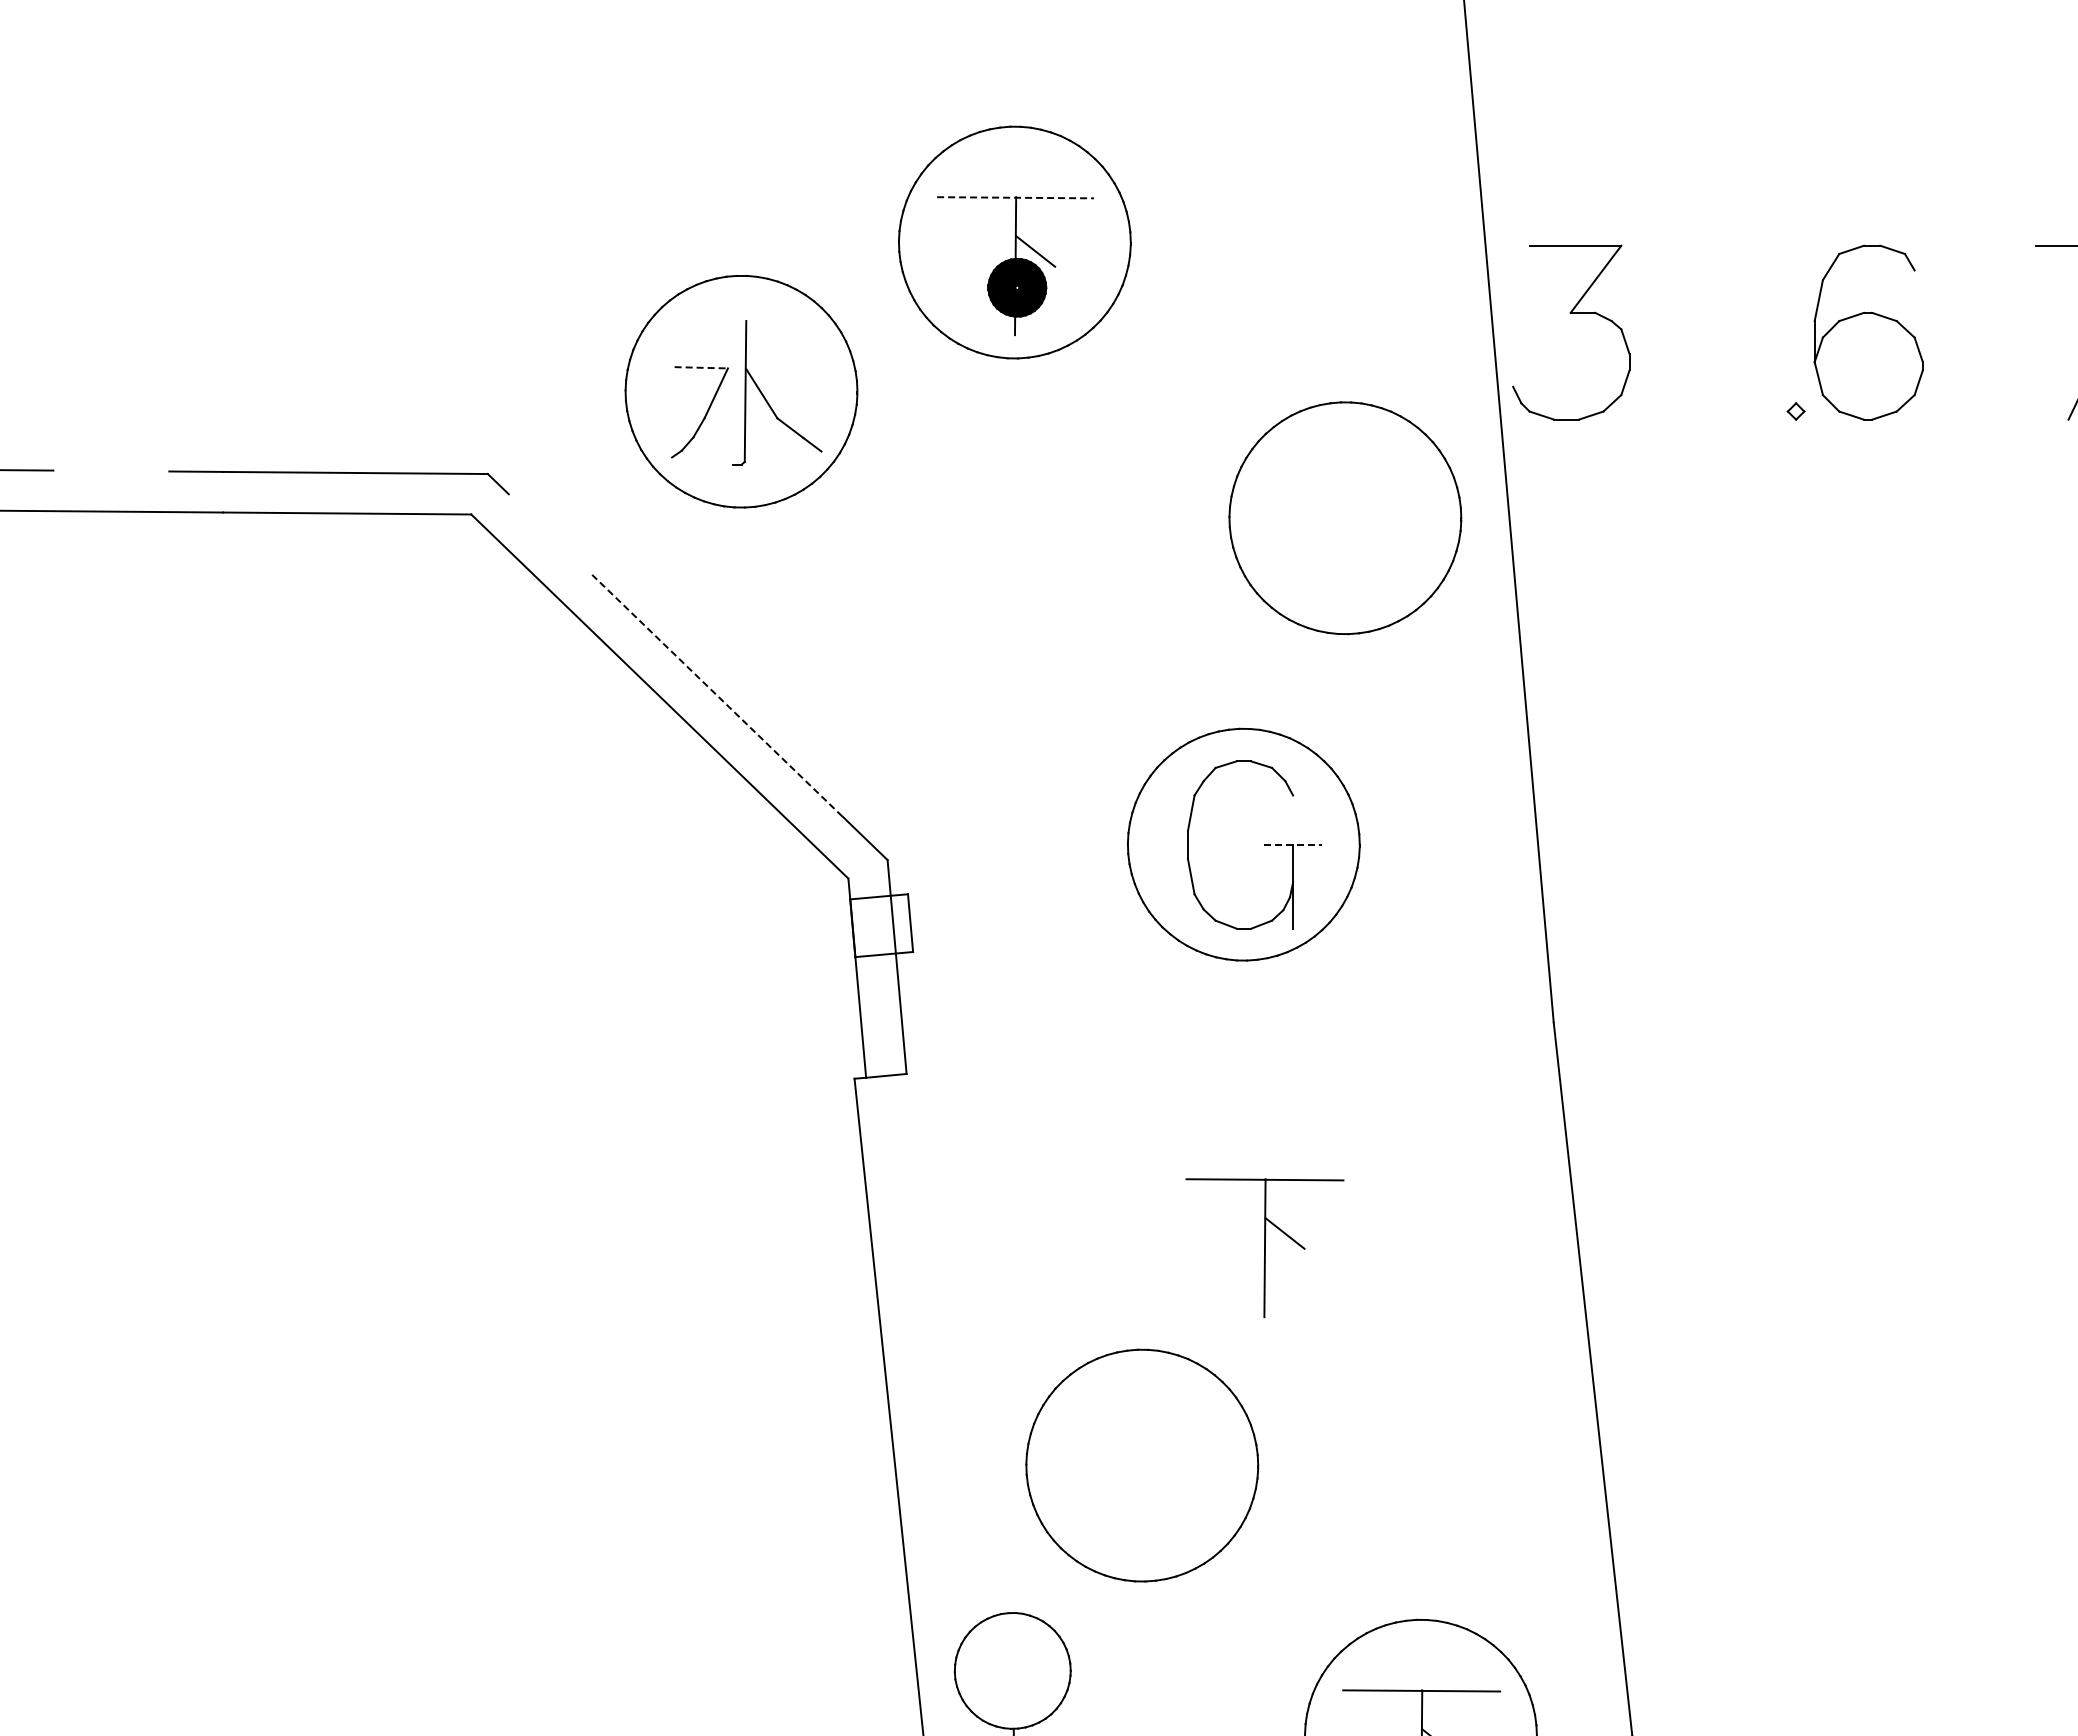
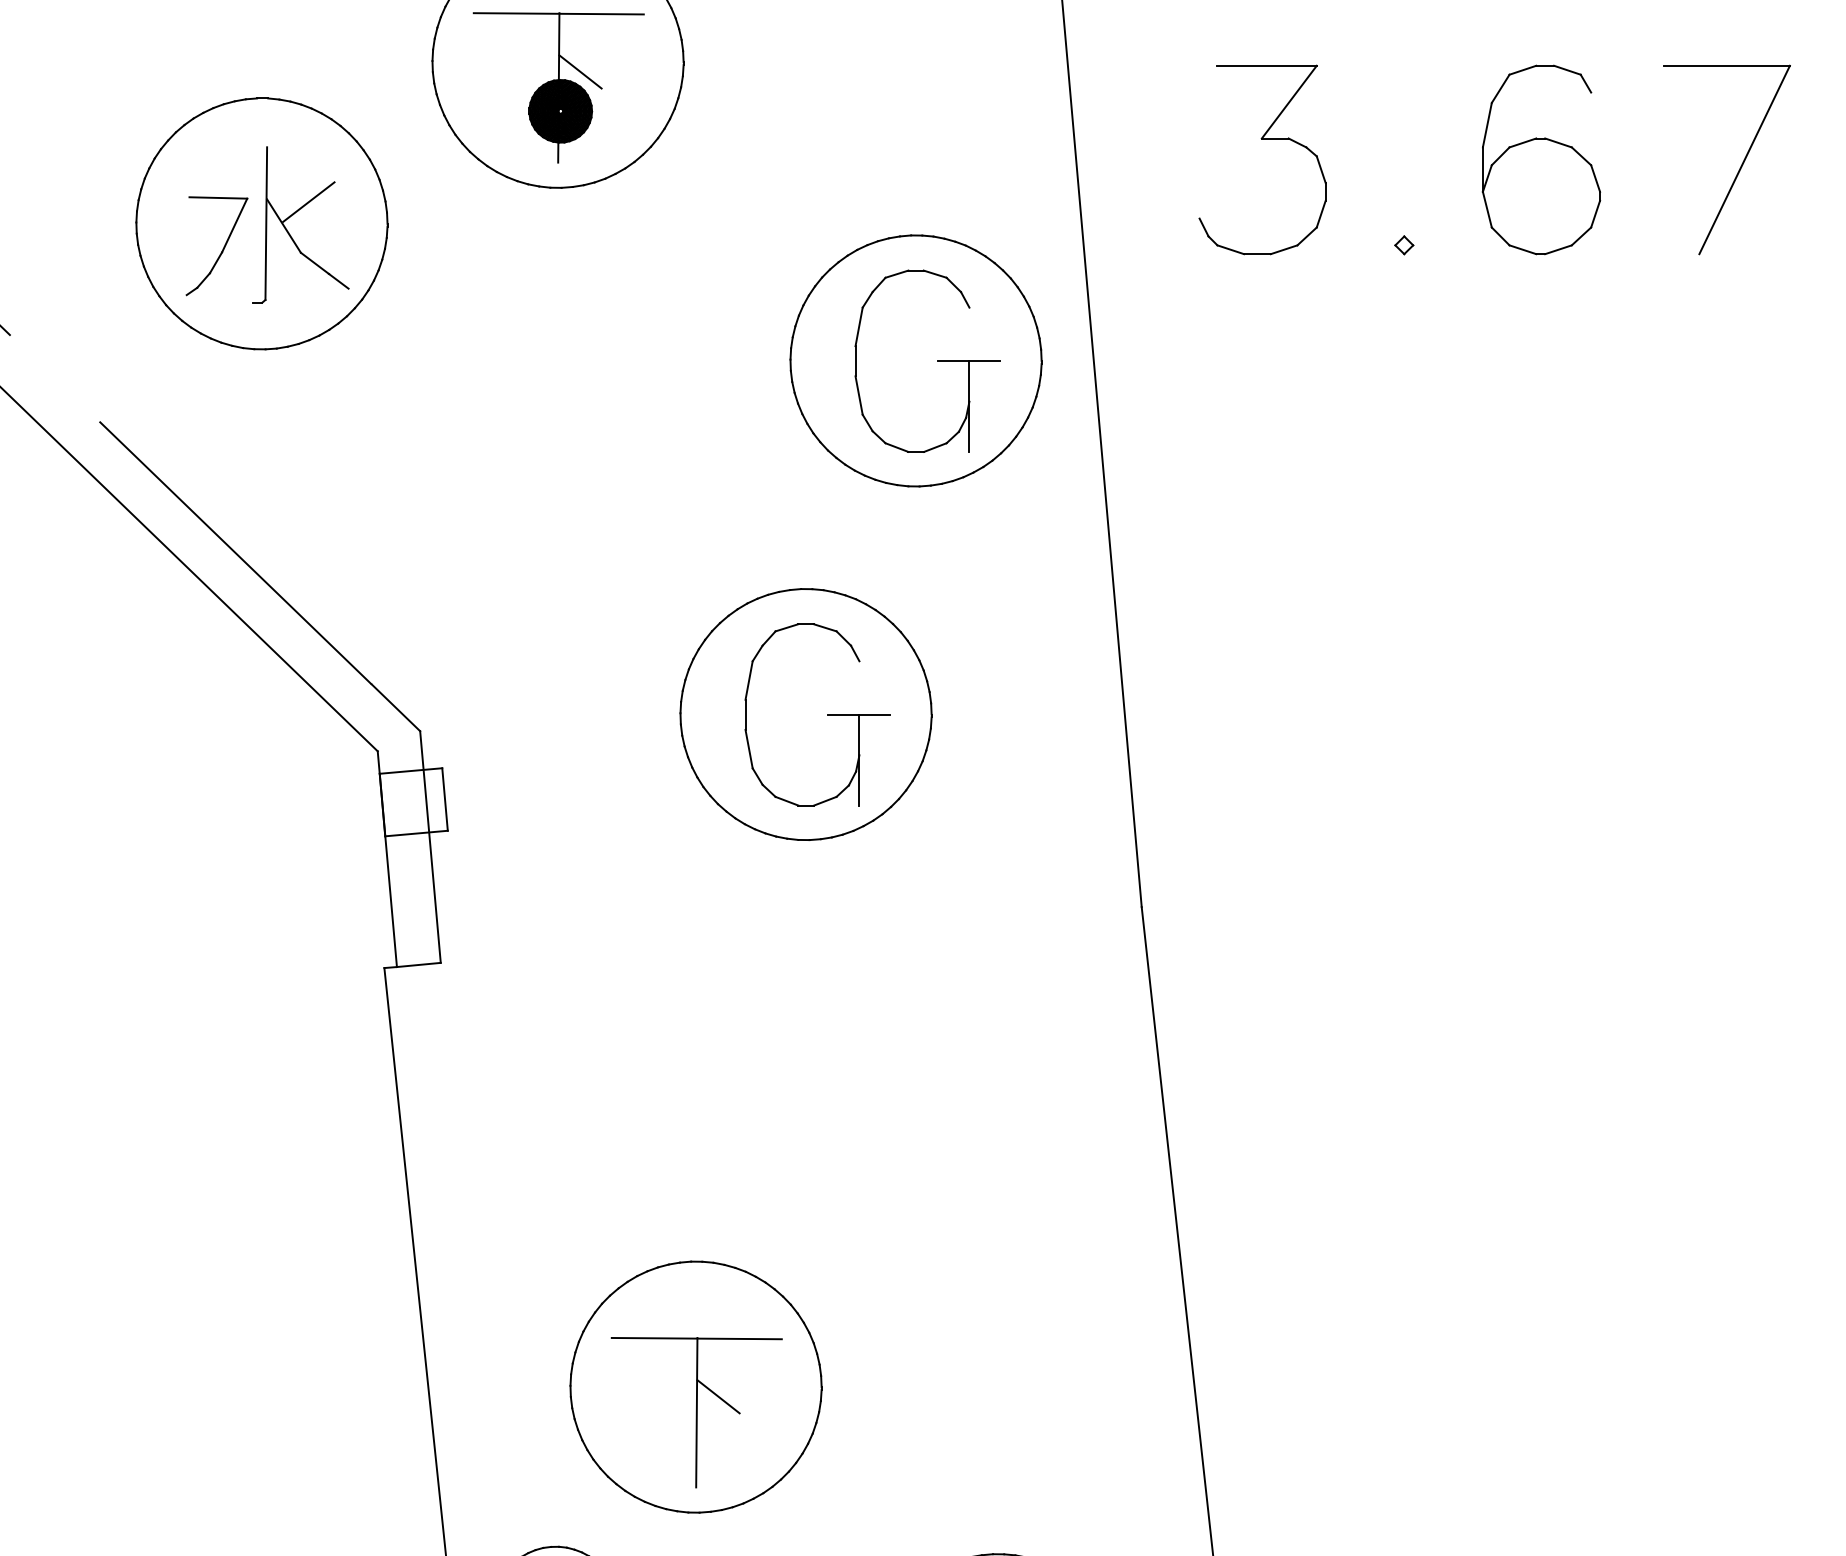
line: (1016, 197) -> (559, 13), dashed -> solid
part: (1571, 313) -> (1262, 139), moved
part: (1868, 332) -> (1541, 159), moved
line: (701, 367) -> (218, 197), dashed -> solid
line: (784, 371) -> (308, 201), added
part: (1365, 518) -> (937, 361), added
line: (717, 695) -> (235, 552), dashed -> solid
line: (1293, 844) -> (859, 714), dashed -> solid
part: (1264, 1248) -> (696, 1413), moved

